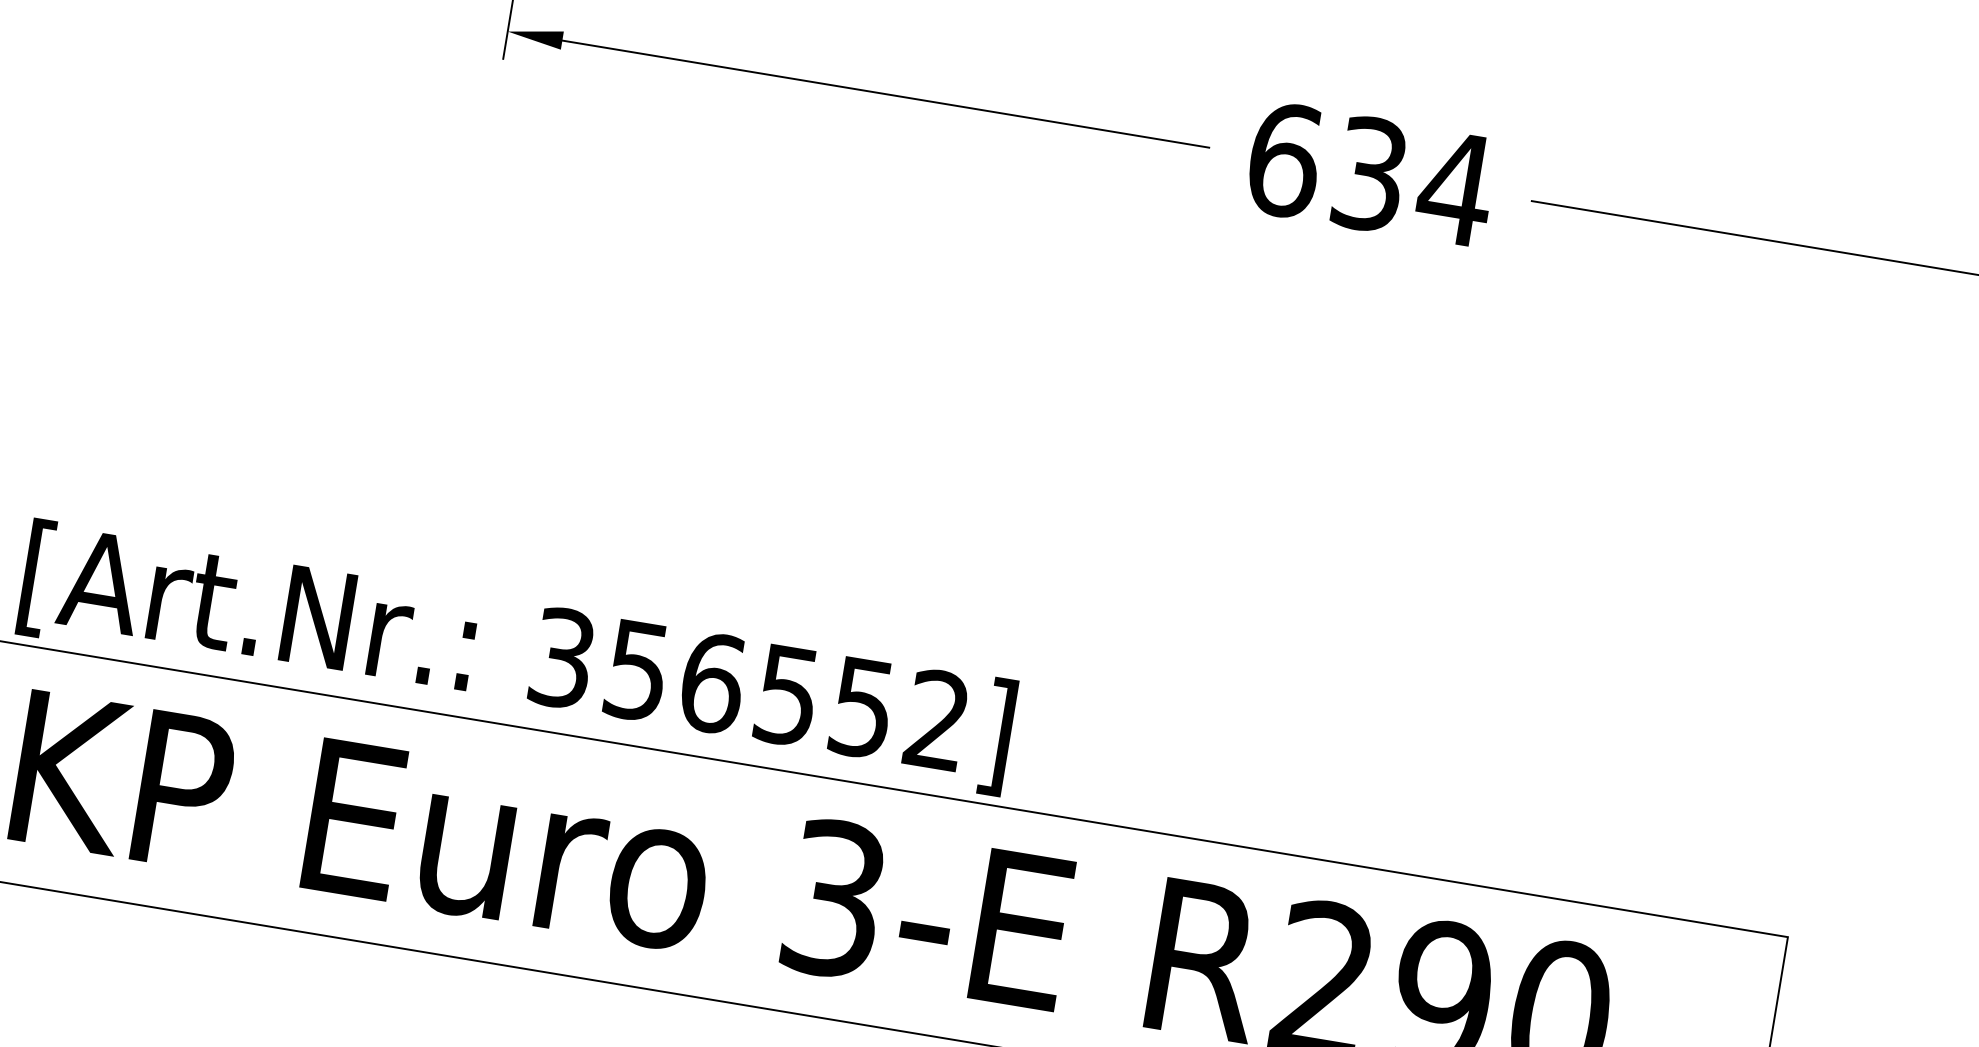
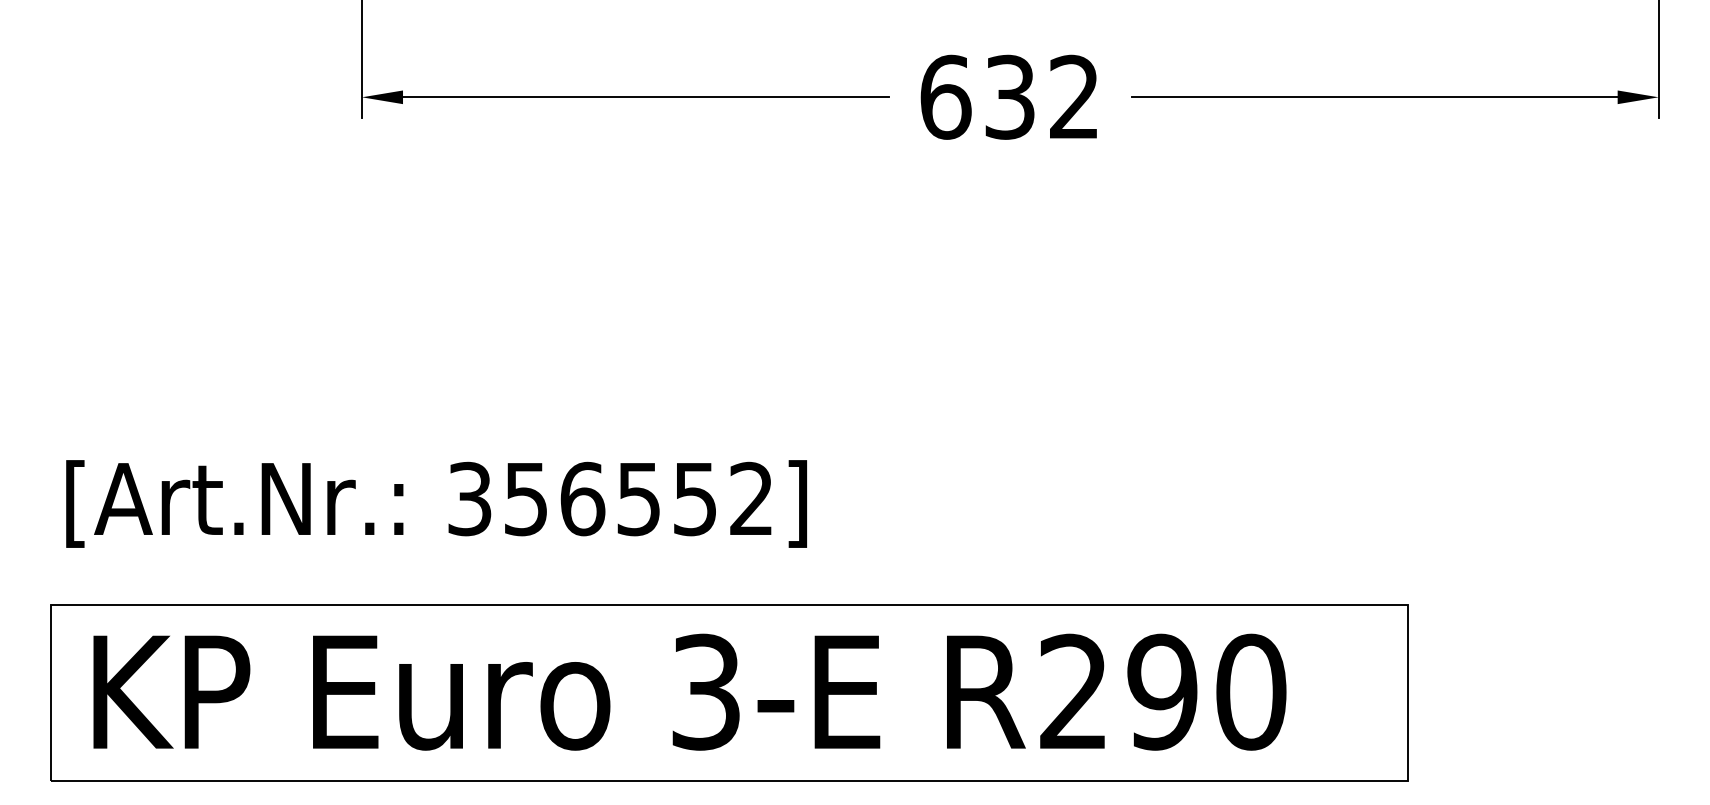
text: (1456, 187) -> (1074, 96), 634 -> 632
text: (517, 656) -> (436, 503), moved

